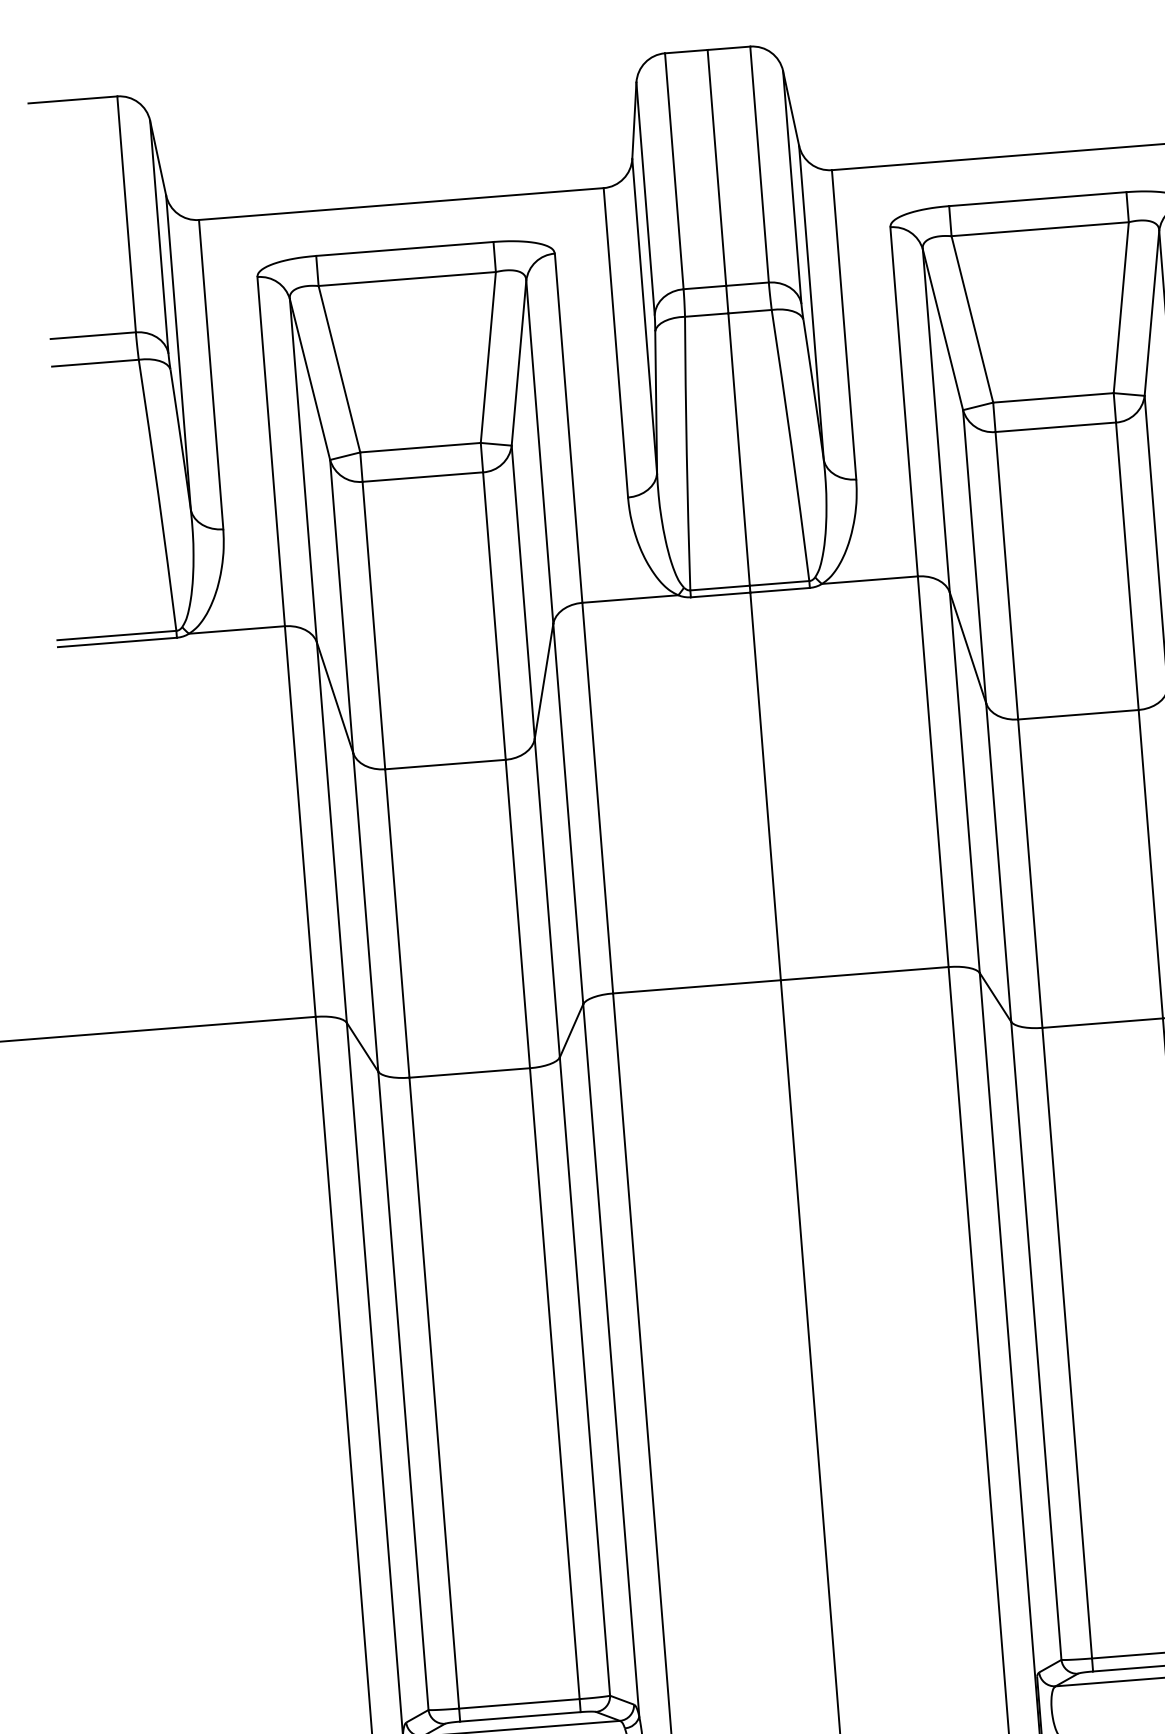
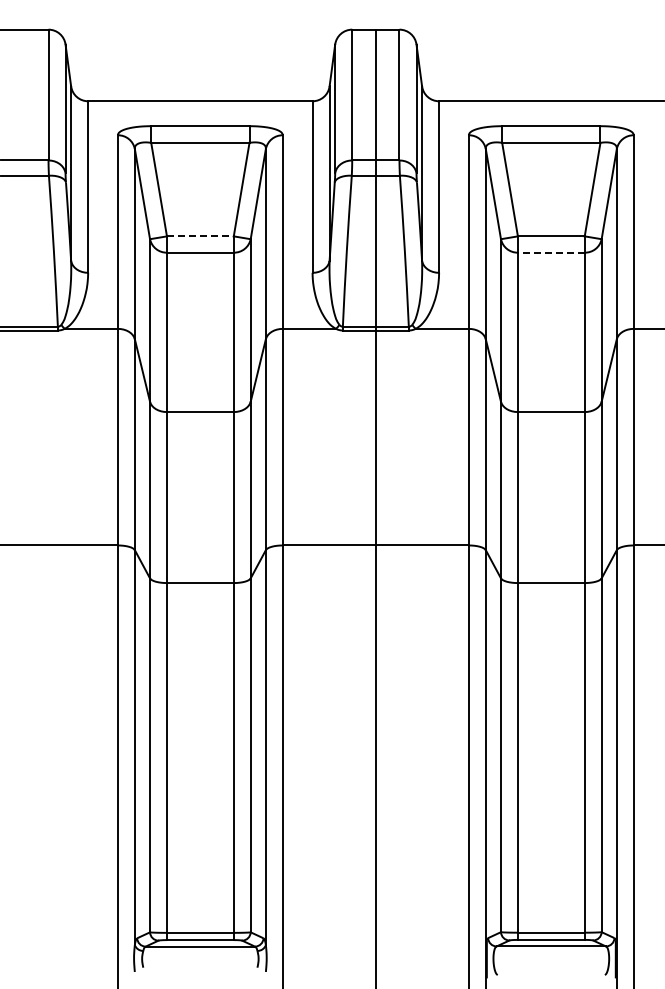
line: (1054, 427) -> (550, 252), solid -> dashed
line: (420, 447) -> (200, 236), solid -> dashed

